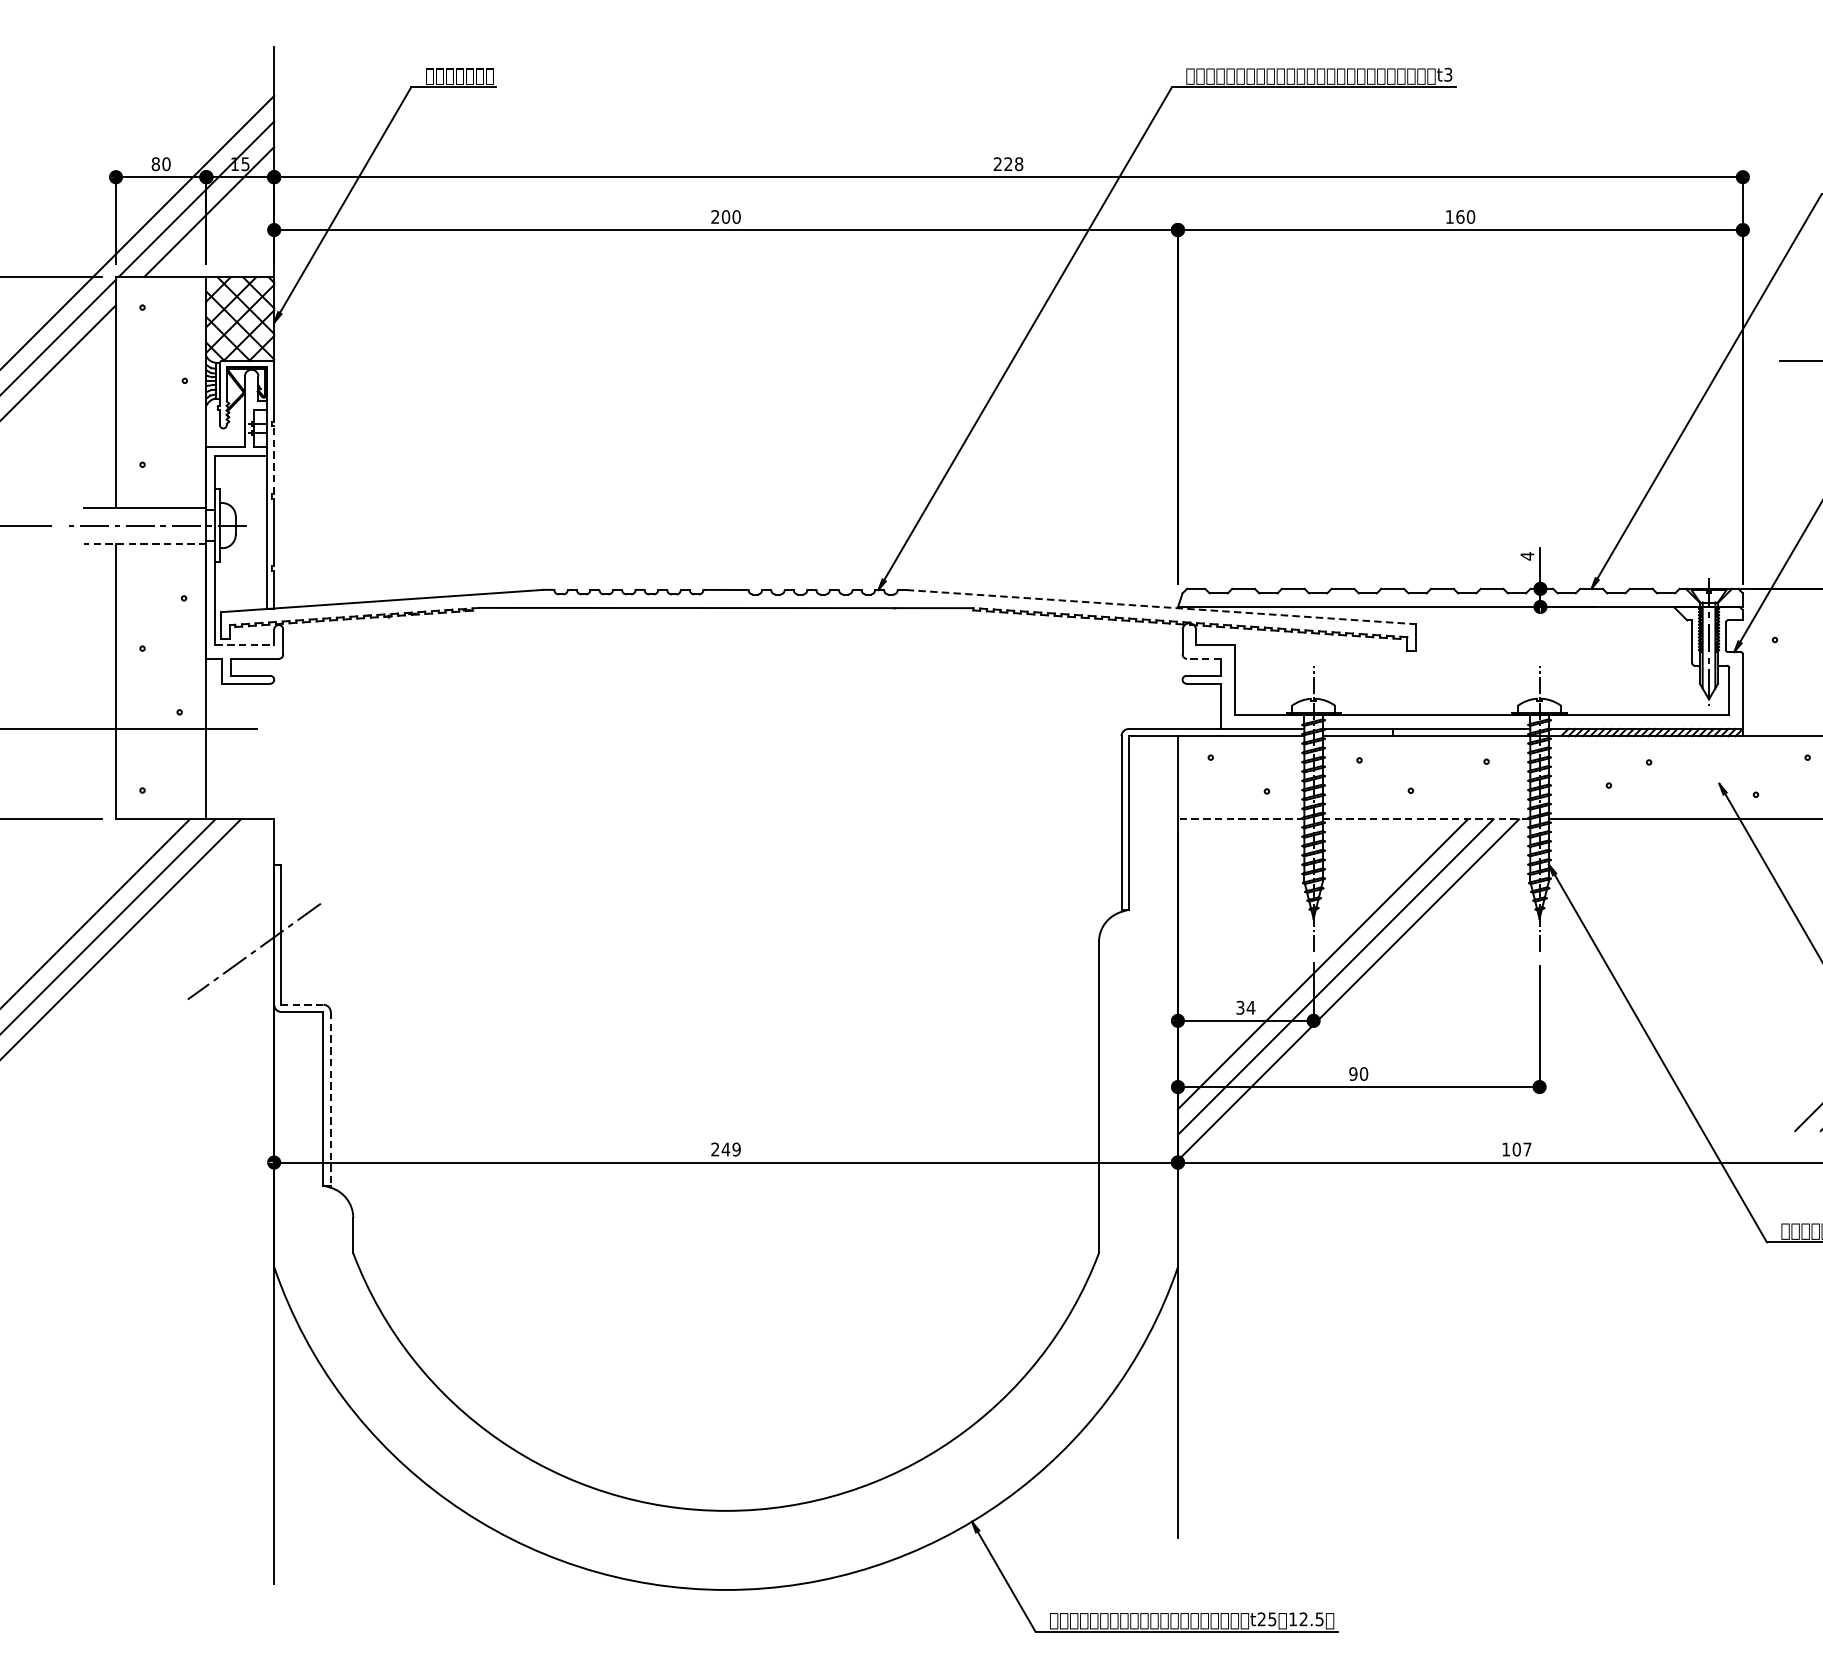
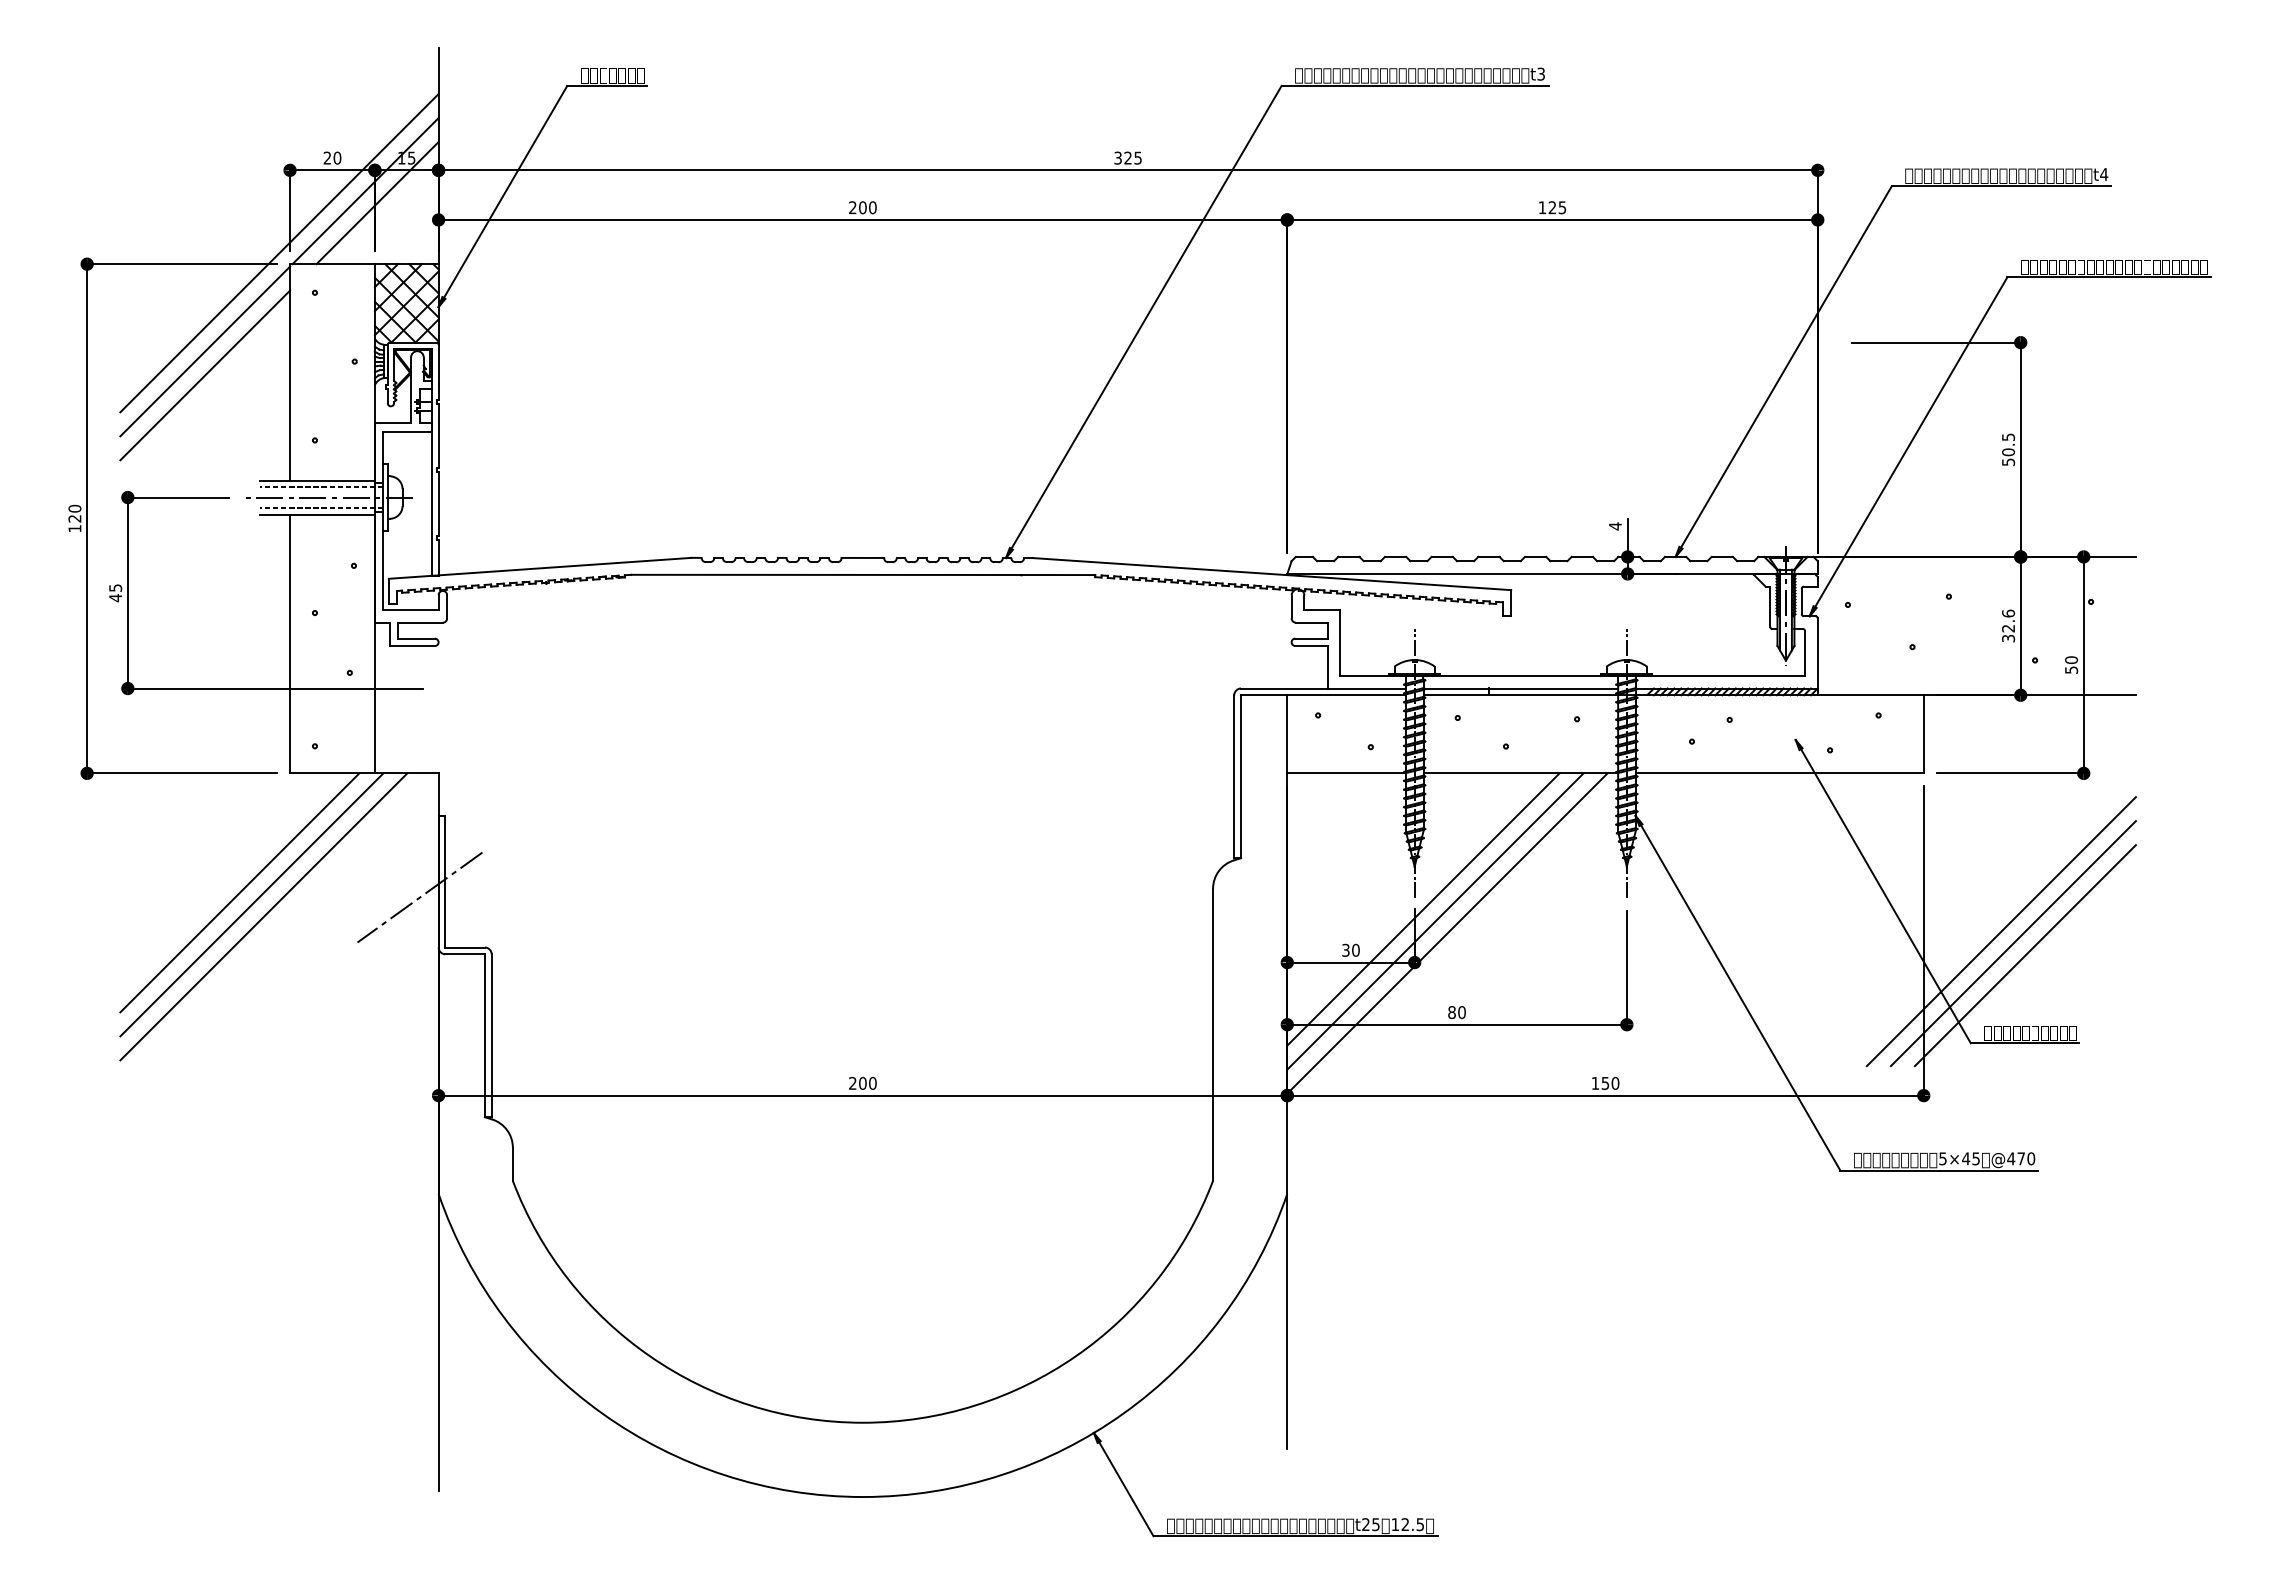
text: (155, 163) -> (327, 157), 80 -> 20
text: (1007, 163) -> (1127, 157), 228 -> 325
text: (1465, 216) -> (1557, 207), 160 -> 125
line: (274, 460) -> (438, 436), dashed -> solid
line: (149, 513) -> (321, 486), added
line: (149, 537) -> (321, 508), added
line: (145, 543) -> (317, 514), dashed -> solid
line: (1161, 607) -> (1271, 574), dashed -> solid
line: (245, 645) -> (411, 610), dashed -> solid
line: (1203, 658) -> (1311, 622), dashed -> solid
line: (1241, 819) -> (1346, 773), dashed -> solid
line: (1427, 819) -> (1521, 773), dashed -> solid
line: (302, 1004) -> (465, 947), dashed -> solid
text: (1250, 1006) -> (1355, 949), 34 -> 30
text: (1352, 1074) -> (1451, 1012), 90 -> 80
line: (330, 1099) -> (491, 1036), dashed -> solid
text: (730, 1148) -> (867, 1082), 249 -> 200
text: (1522, 1148) -> (1610, 1082), 107 -> 150

